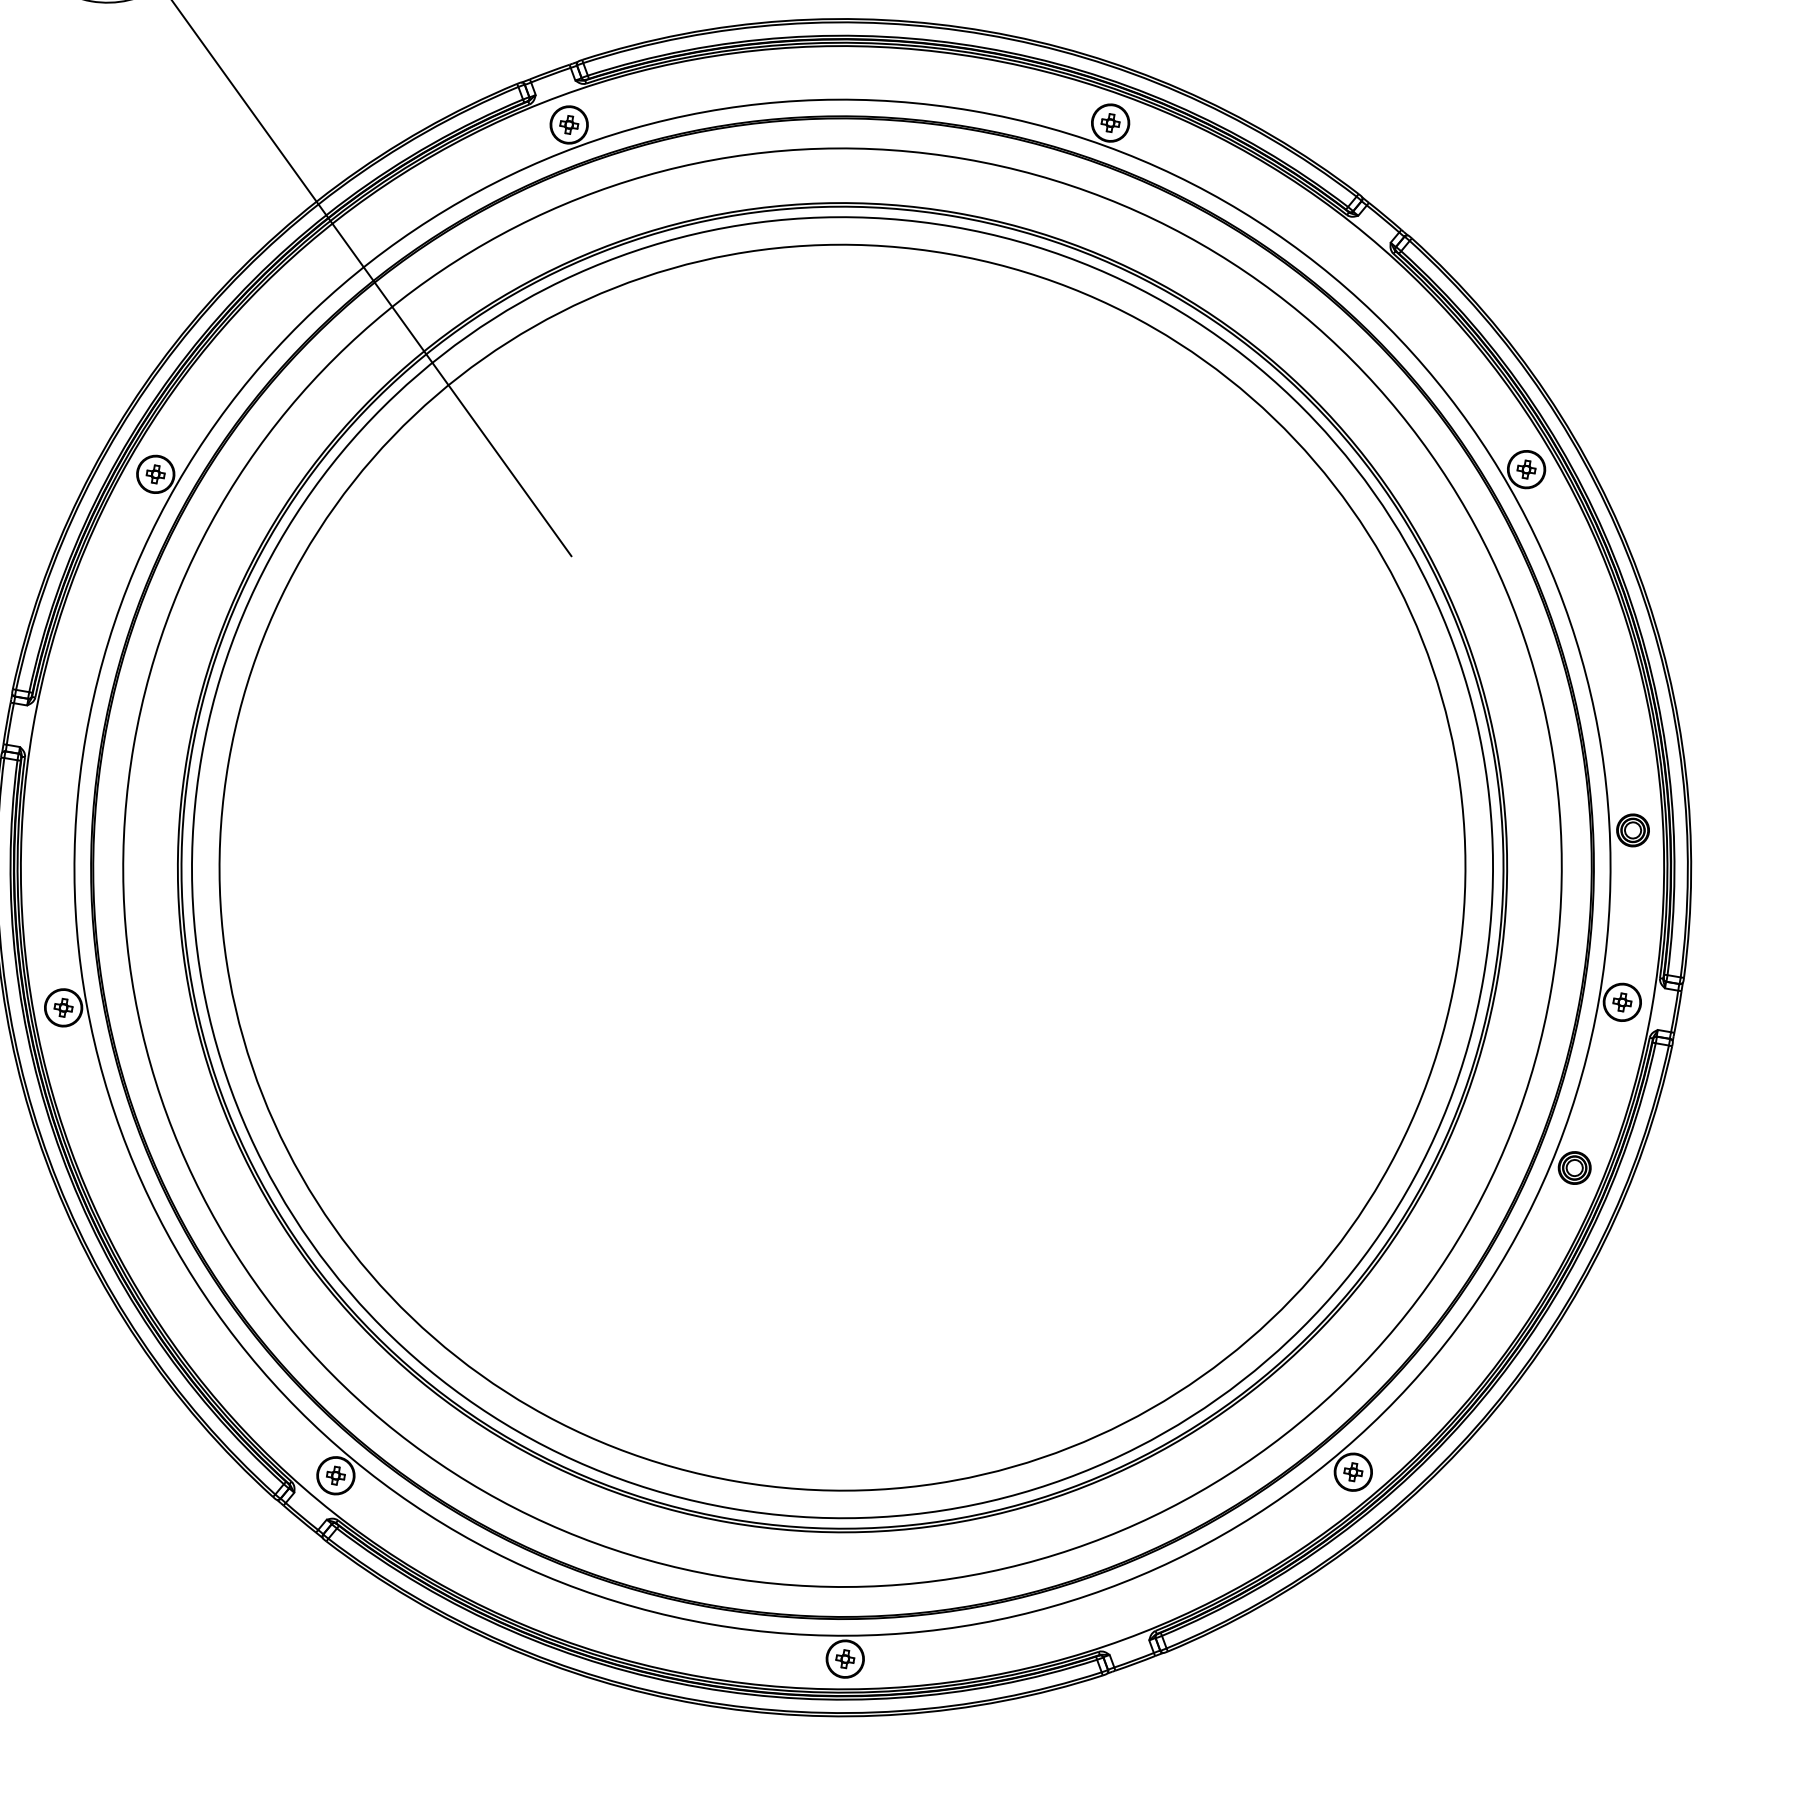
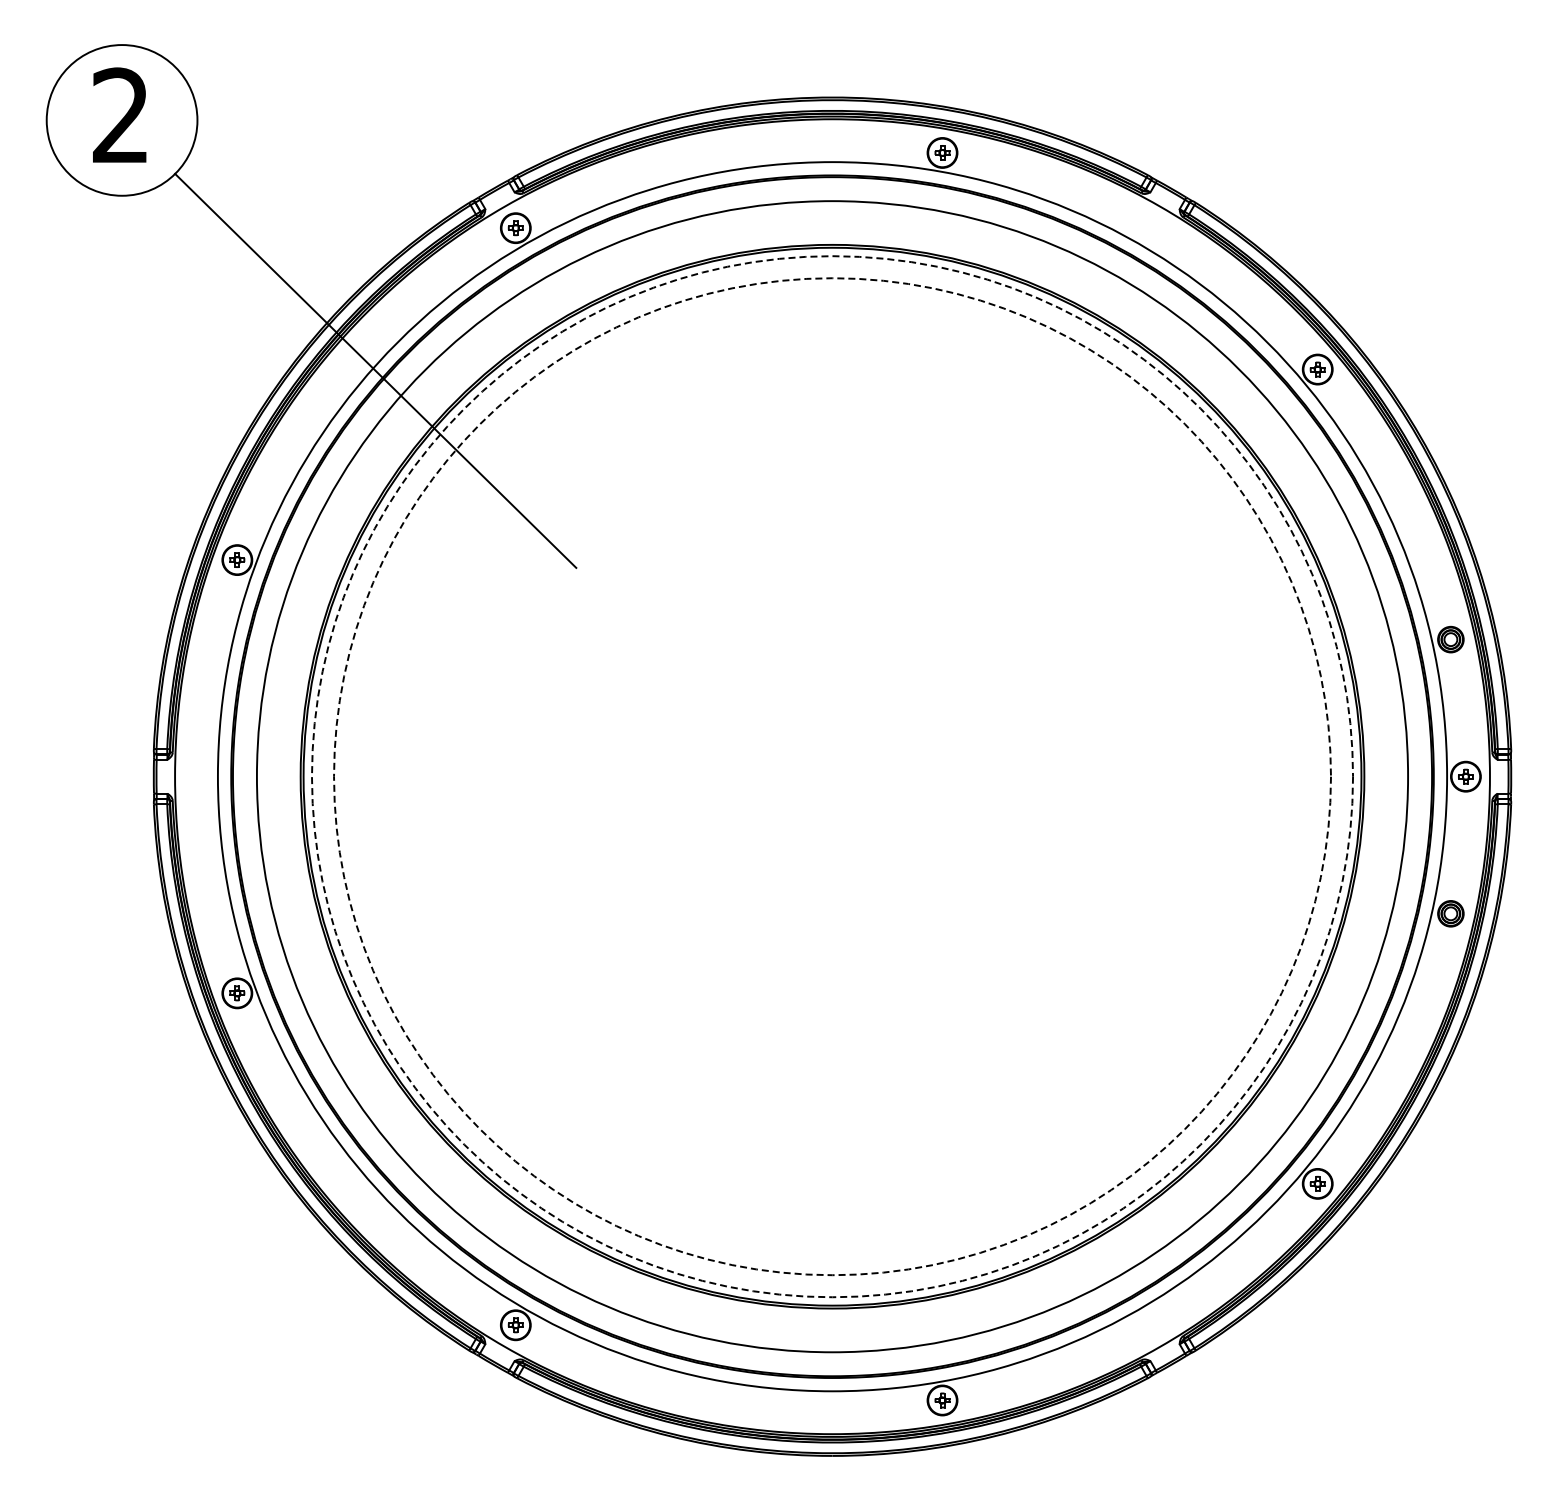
circle: (842, 867) -> (832, 776), solid -> dashed
circle: (842, 867) -> (832, 776), solid -> dashed

